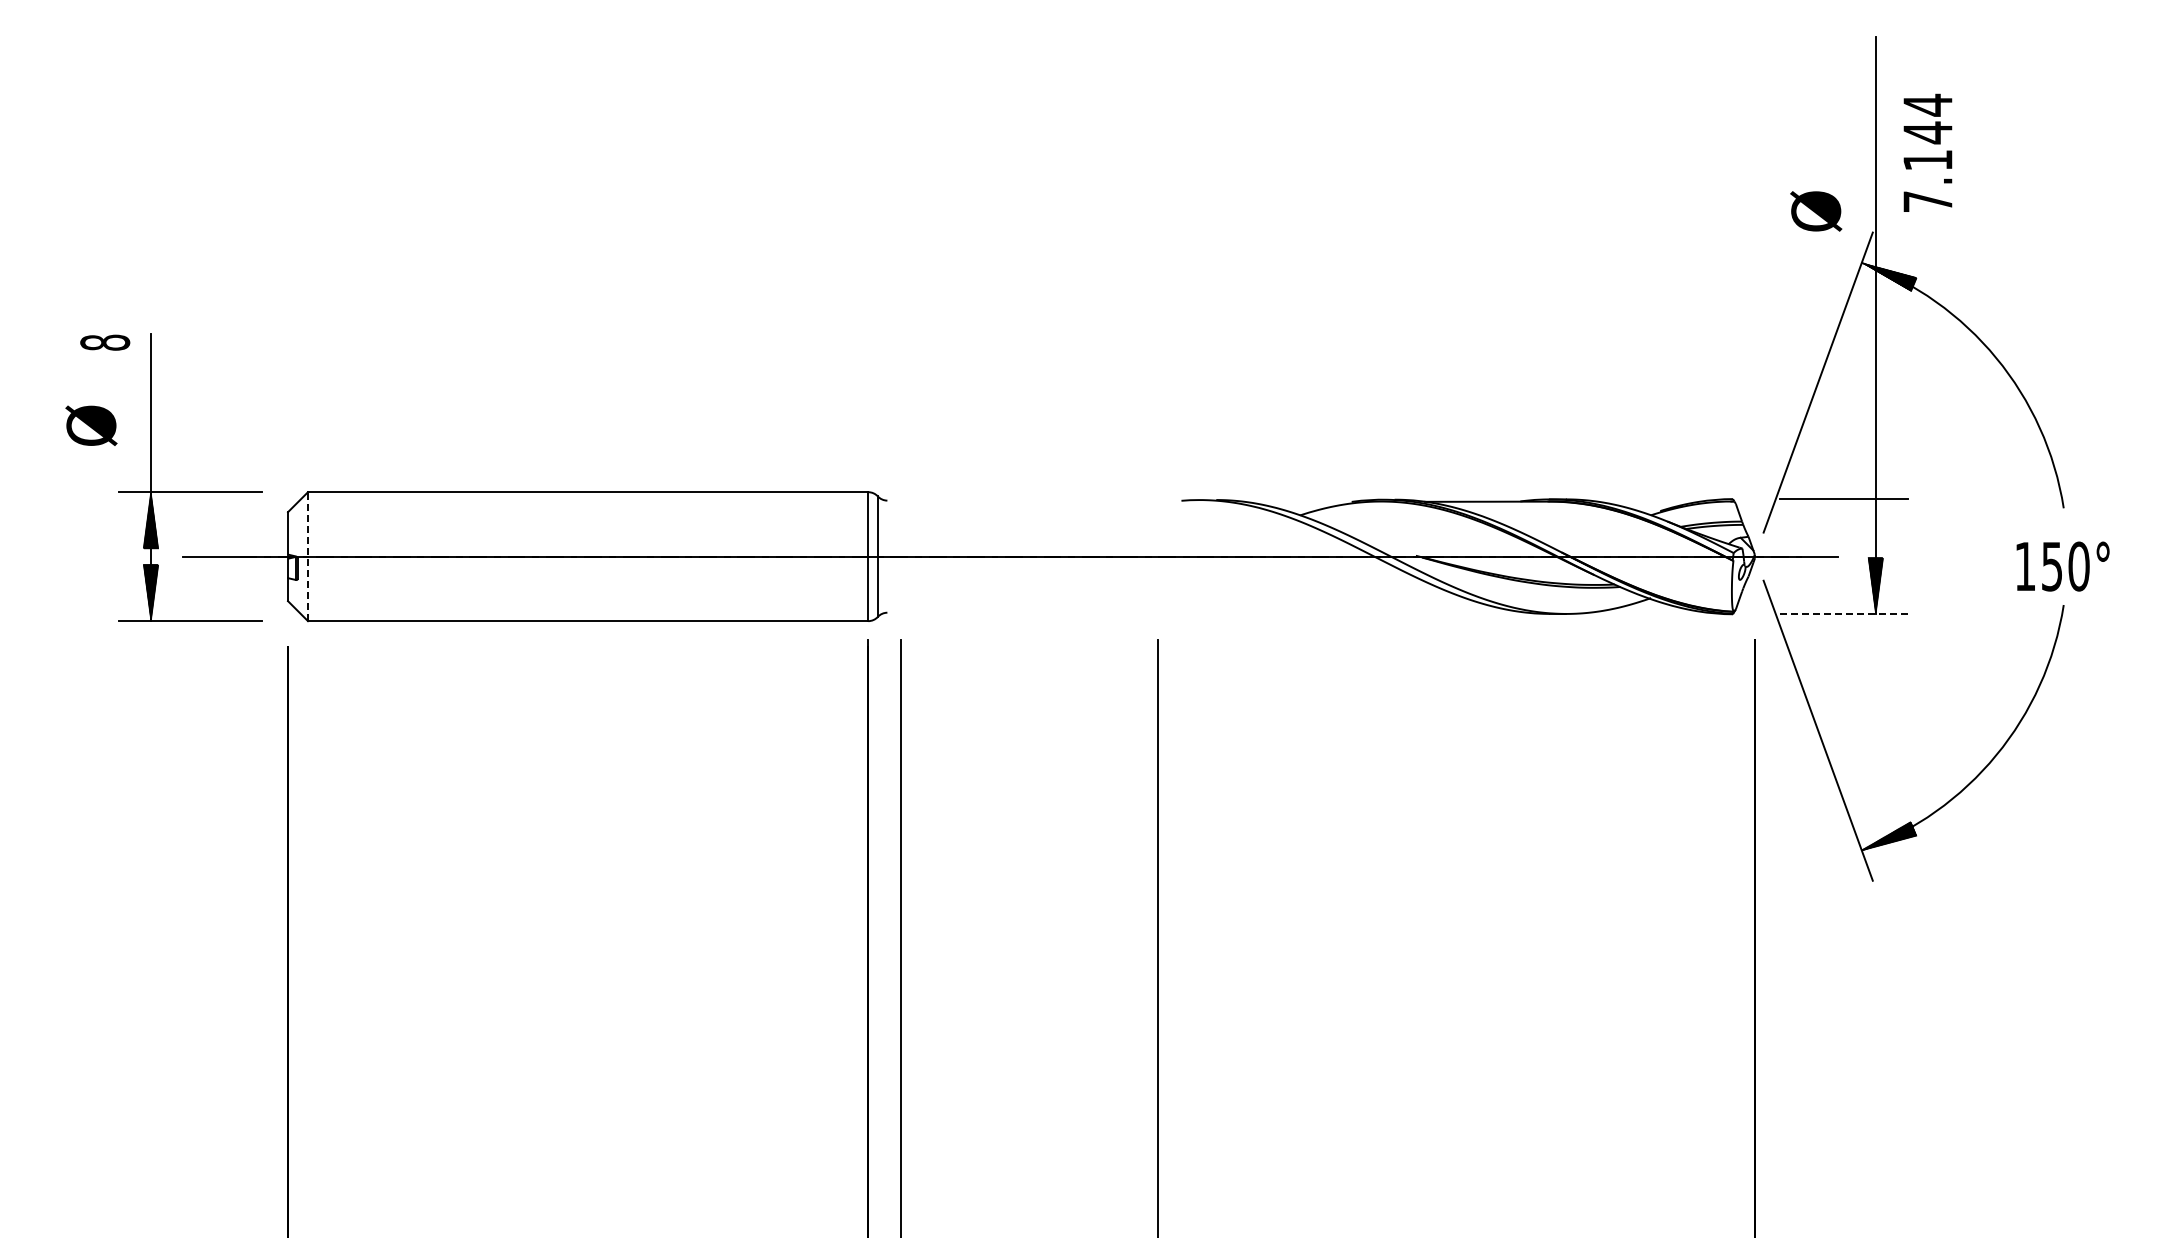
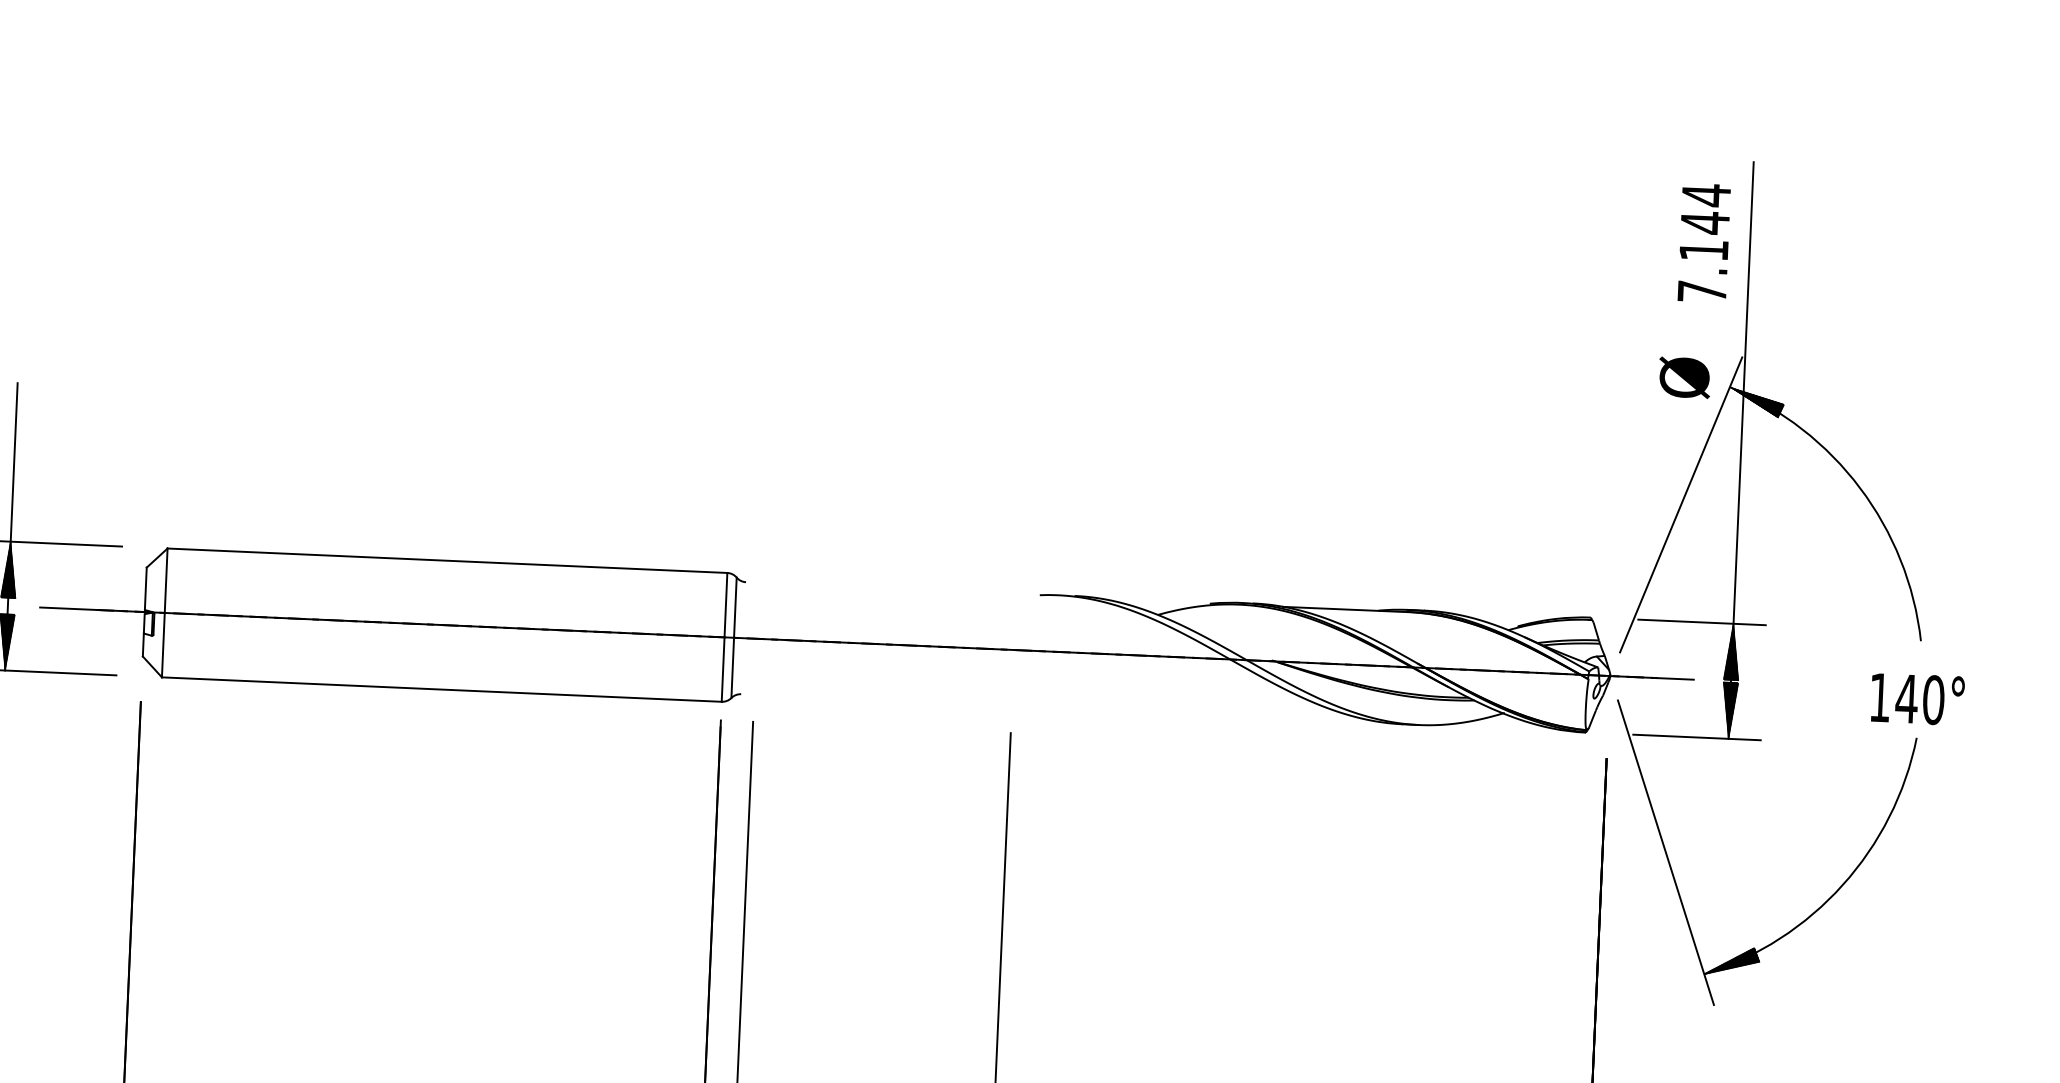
text: (1927, 152) -> (1703, 242), moved
text: (1816, 211) -> (1684, 377), moved
hatch: (1875, 527) -> (1732, 652), added
line: (308, 556) -> (165, 612), dashed -> solid
text: (2052, 566) -> (1907, 698), 150° -> 140°
line: (1844, 614) -> (1697, 737), dashed -> solid

